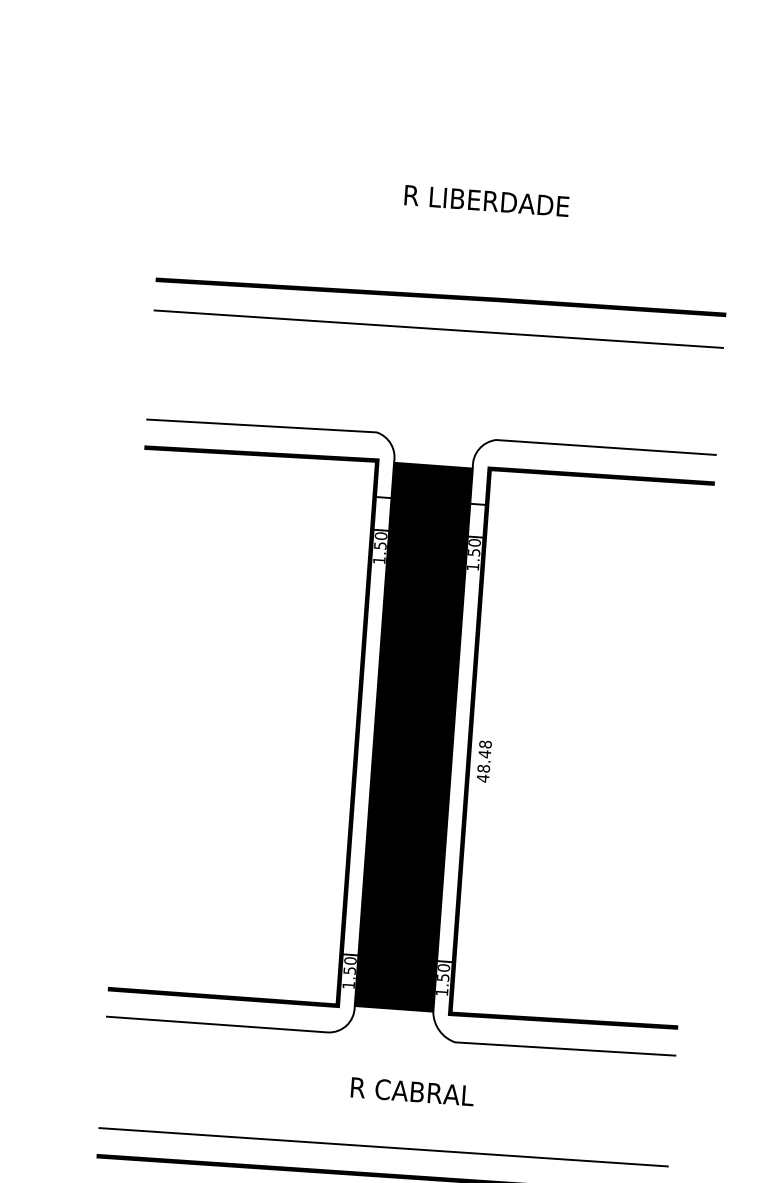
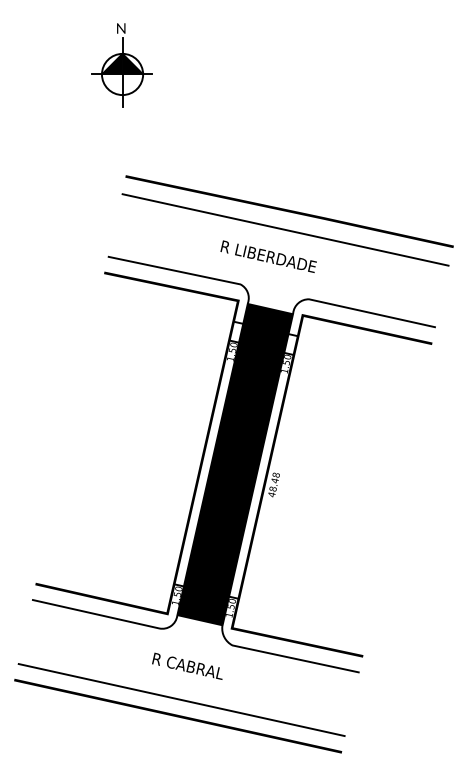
part: (120, 94) -> (121, 65), added
text: (486, 200) -> (268, 256), moved
text: (410, 1090) -> (187, 665), moved

